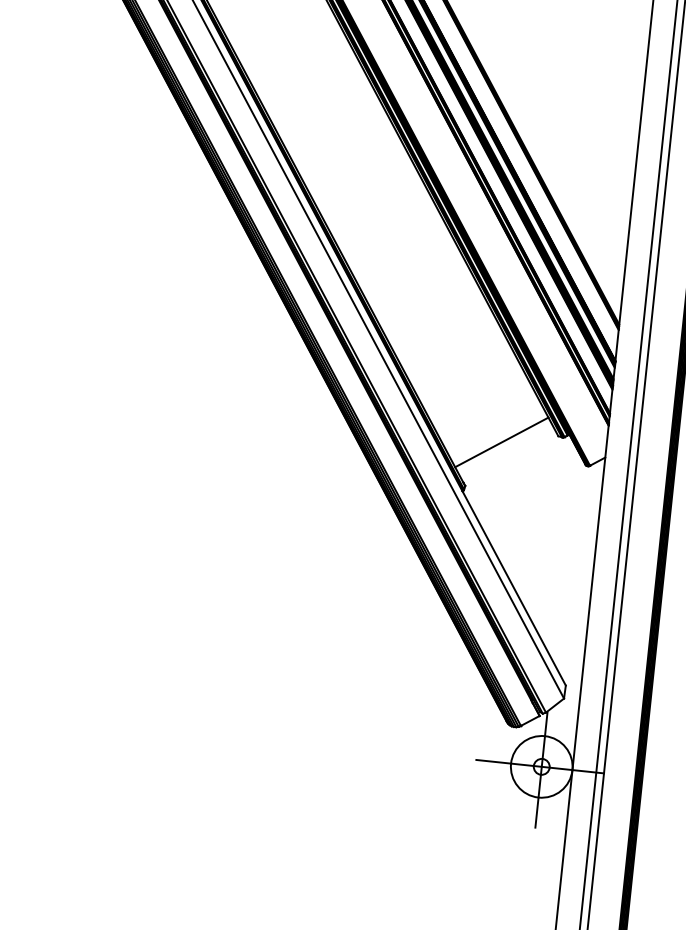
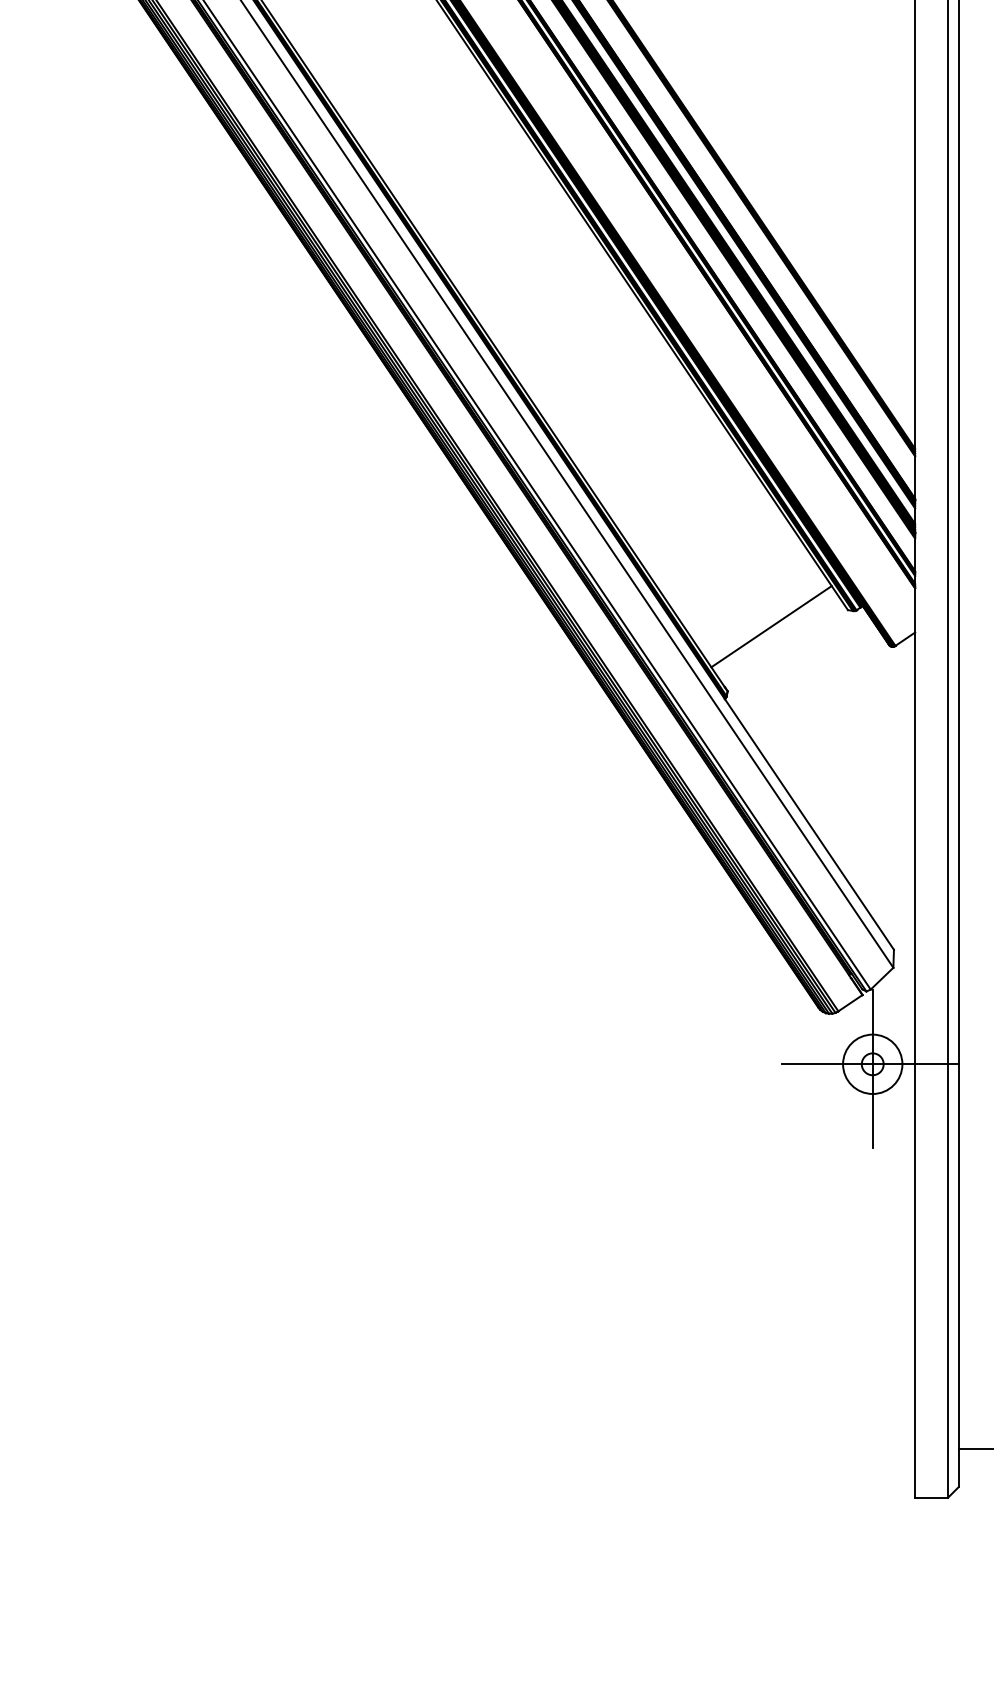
circle: (541, 766) -> (872, 1063), size x0.7

